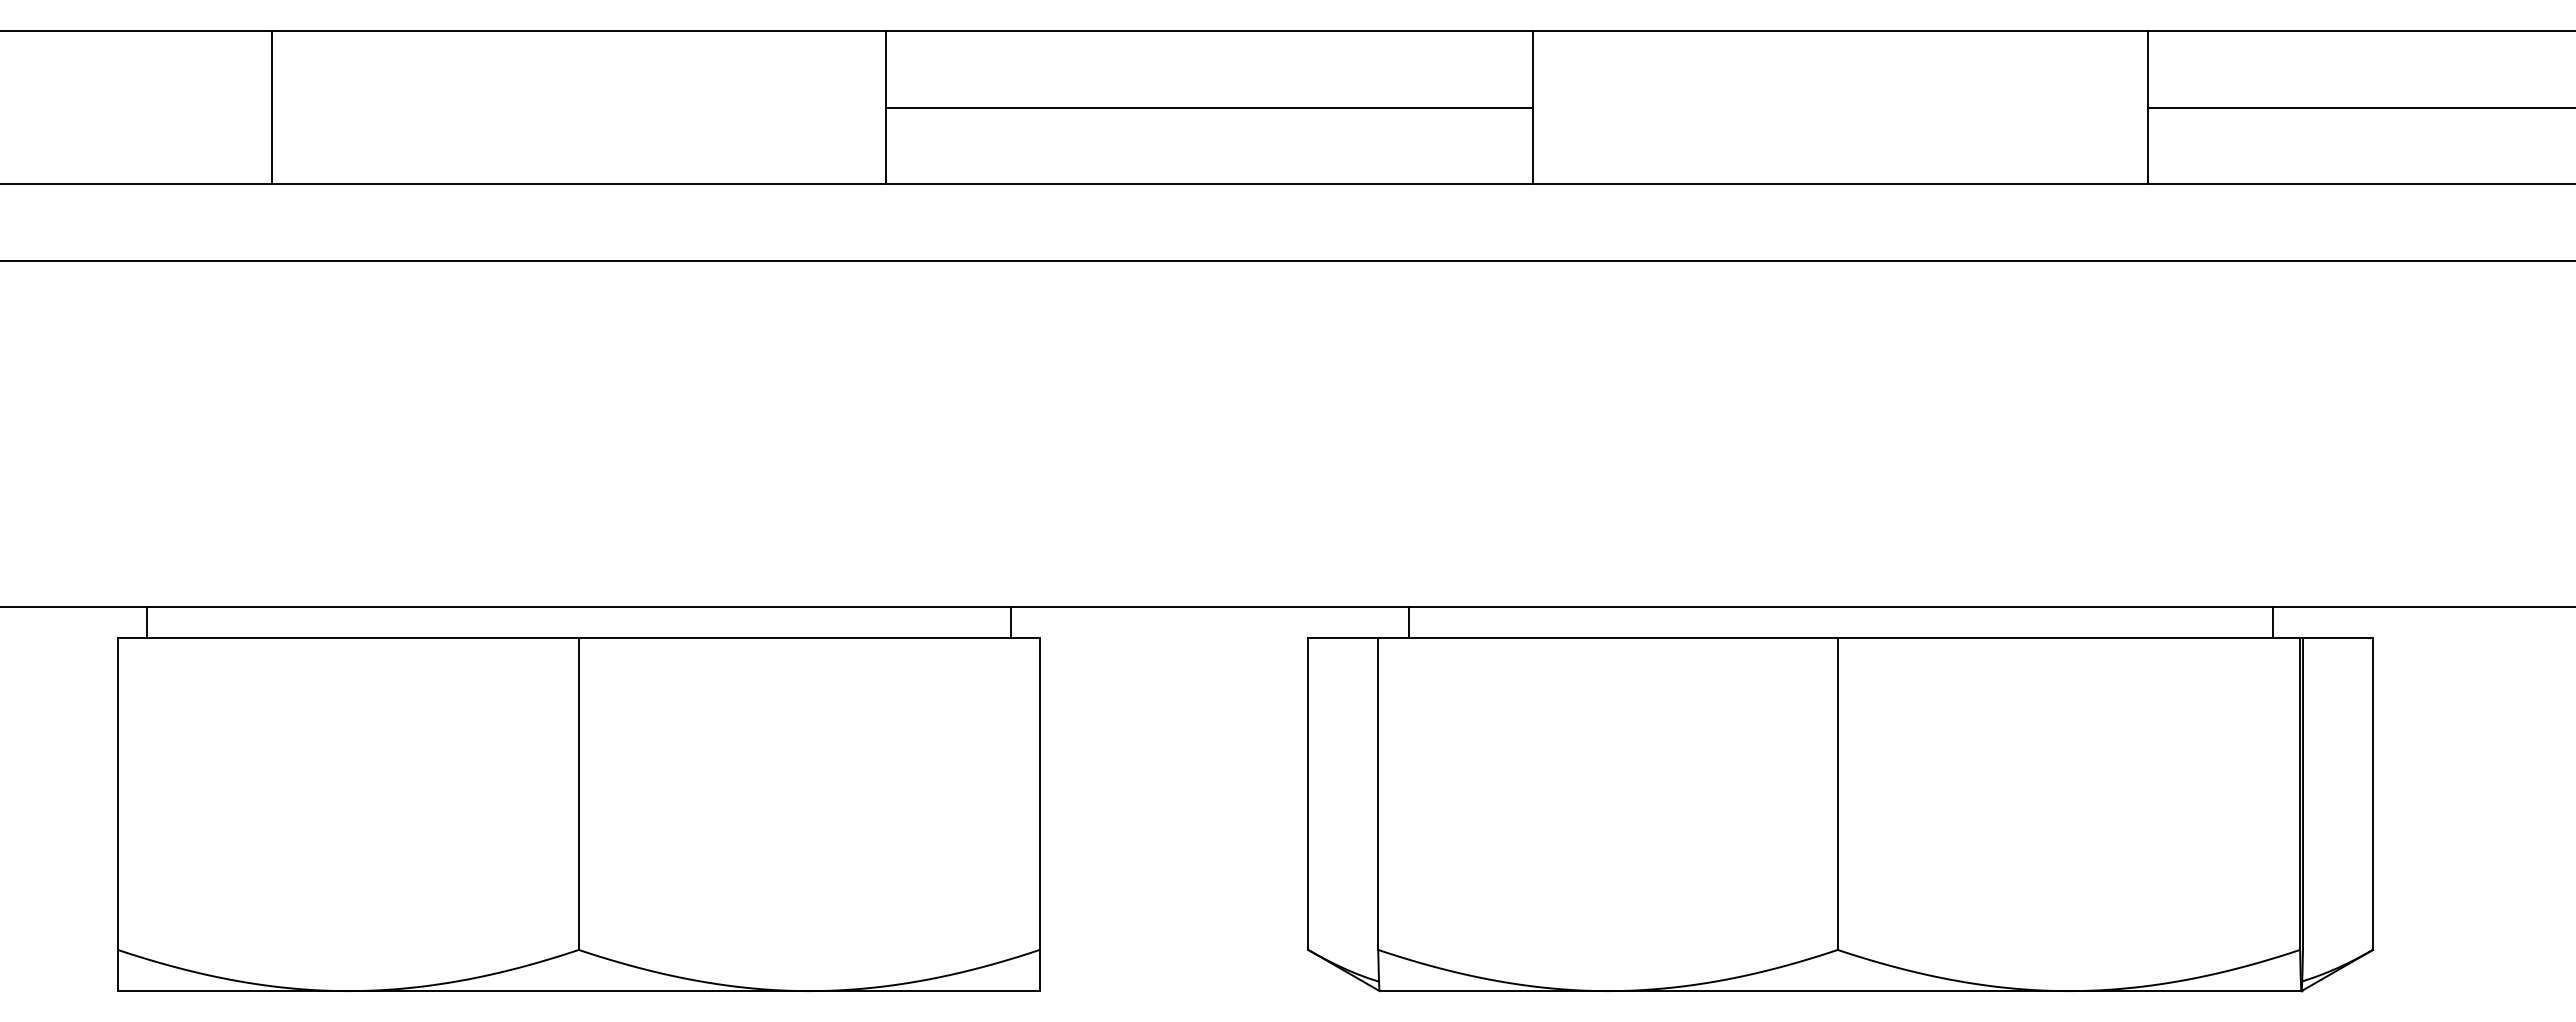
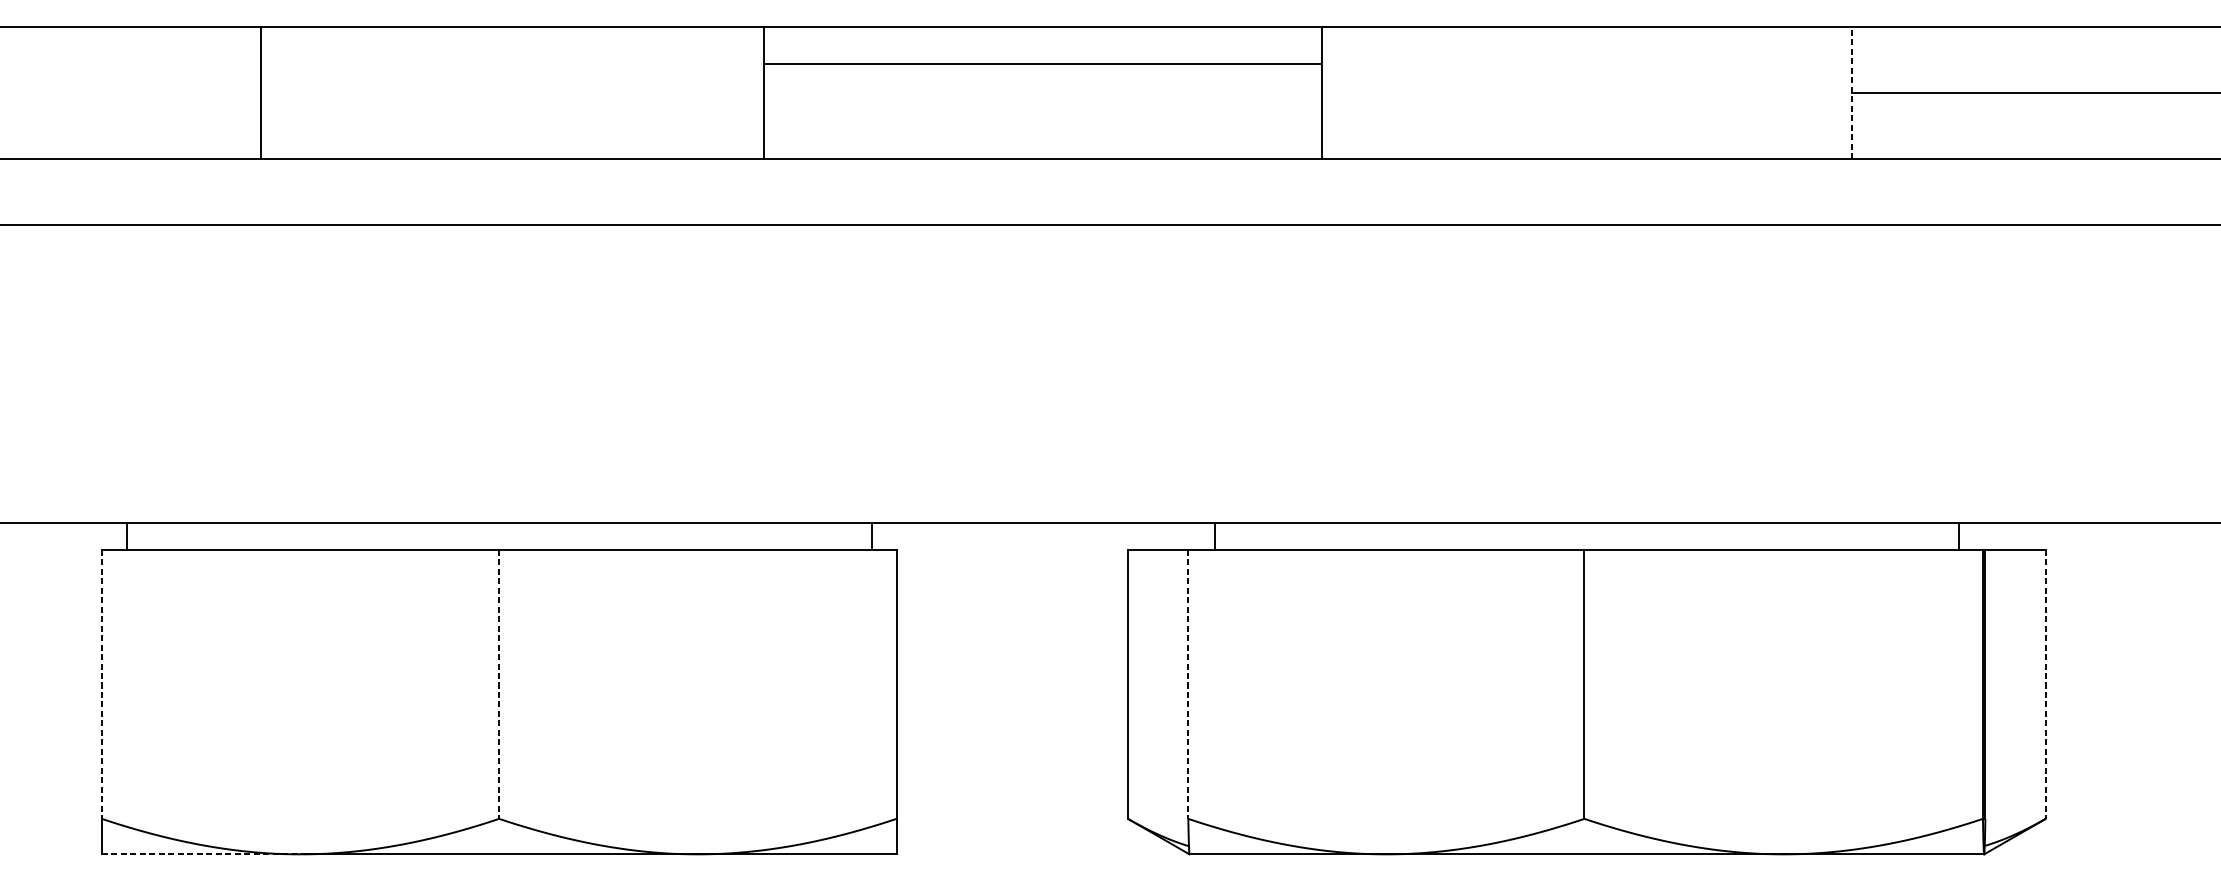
line: (271, 107) -> (260, 92), moved
line: (1209, 107) -> (1042, 64), moved
line: (2147, 107) -> (1851, 92), solid -> dashed
line: (117, 794) -> (101, 684), solid -> dashed
line: (578, 794) -> (498, 684), solid -> dashed
line: (1378, 794) -> (1188, 684), solid -> dashed
line: (2372, 794) -> (2045, 684), solid -> dashed
line: (233, 991) -> (201, 854), solid -> dashed

